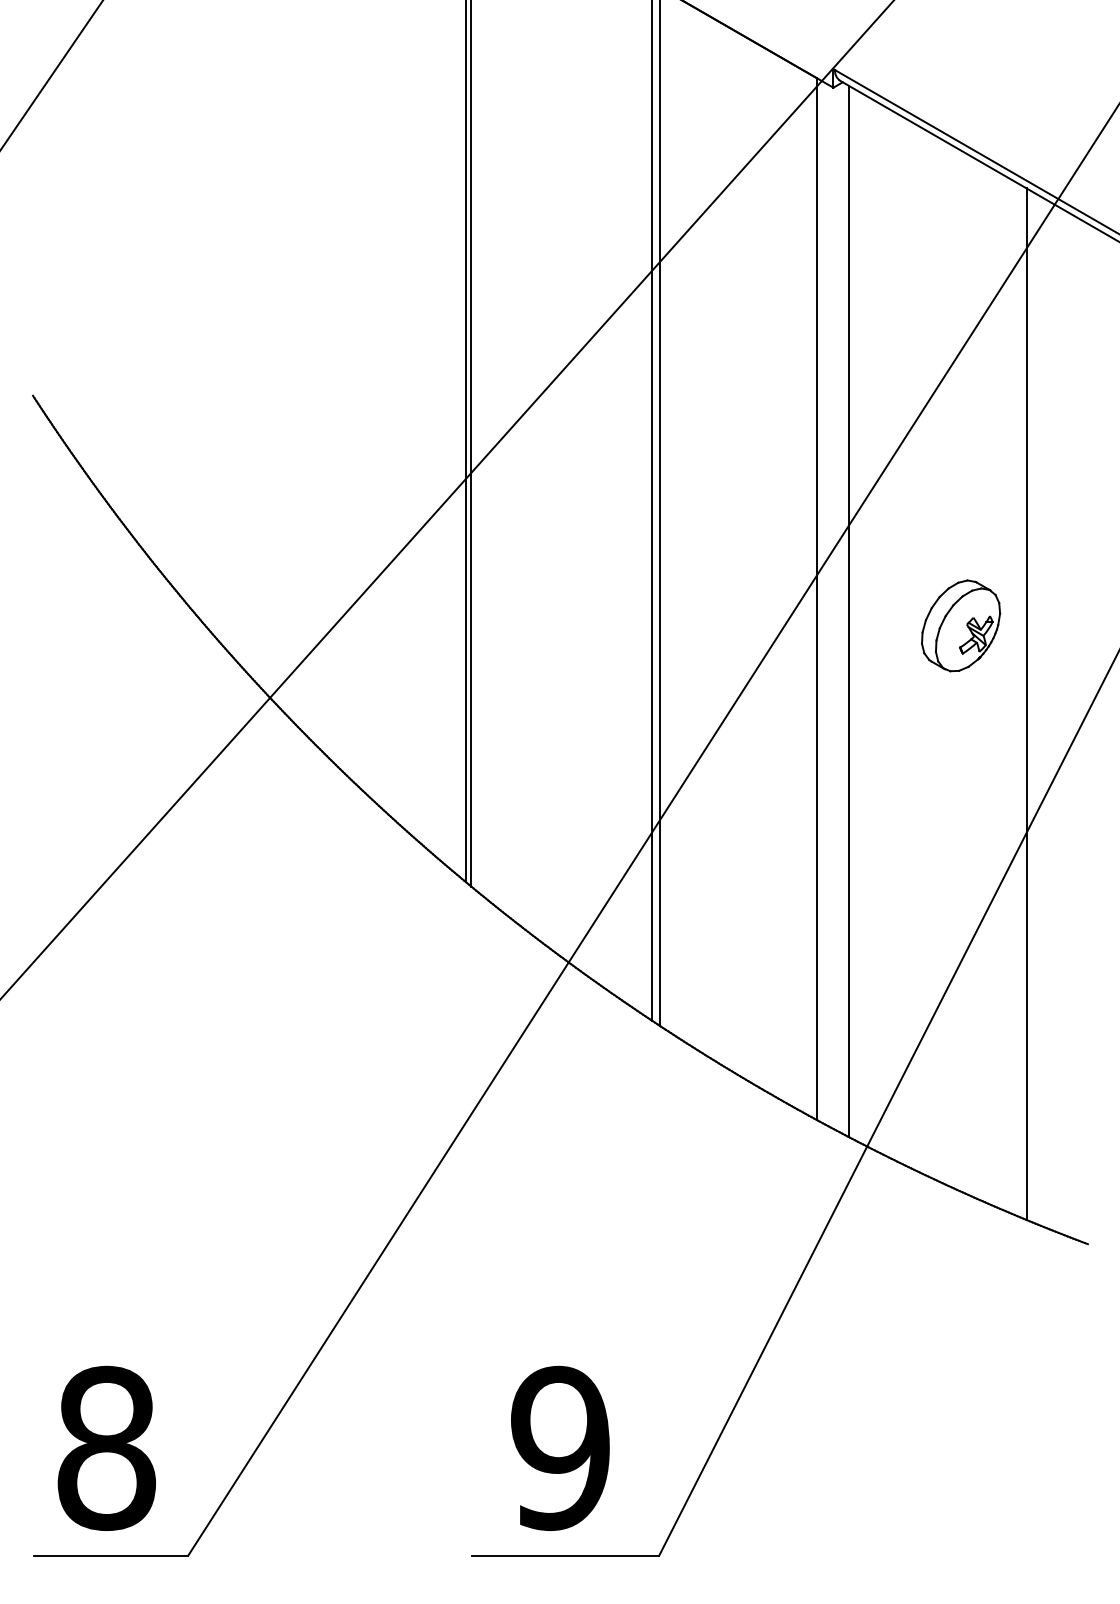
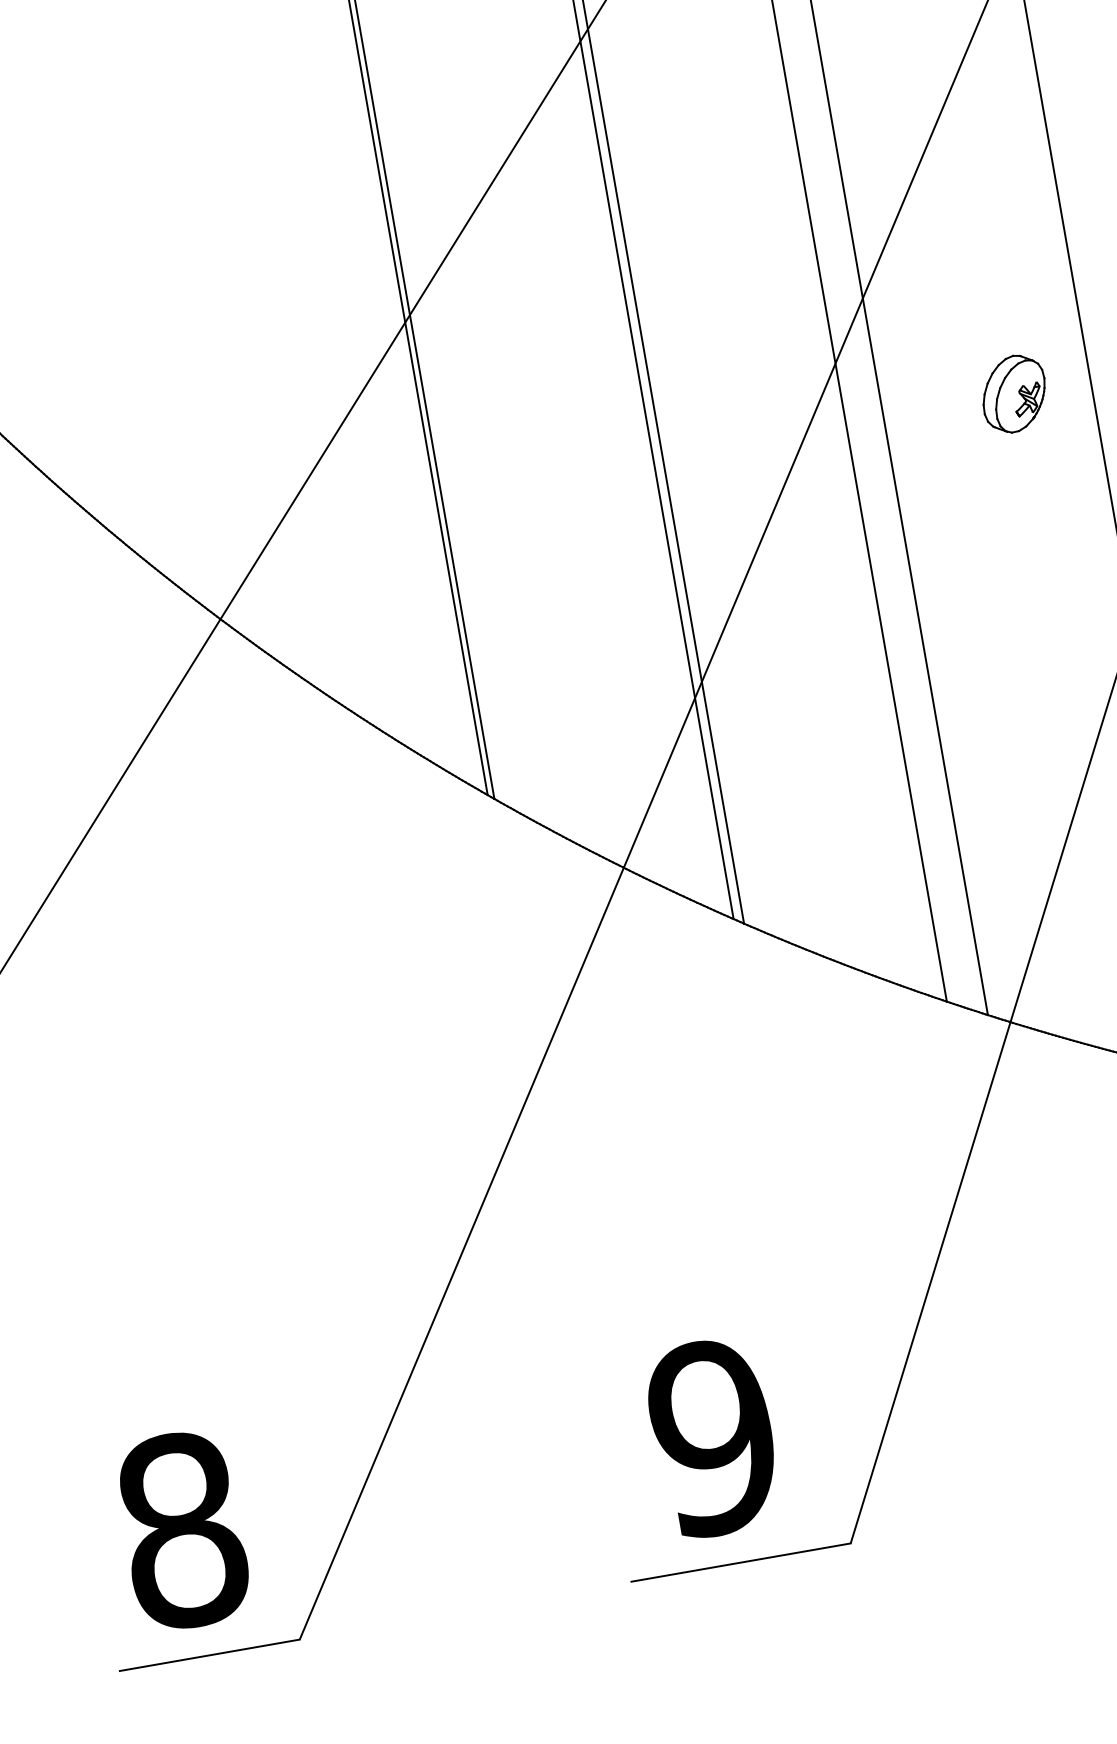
part: (961, 625) -> (1014, 393), size x0.7

